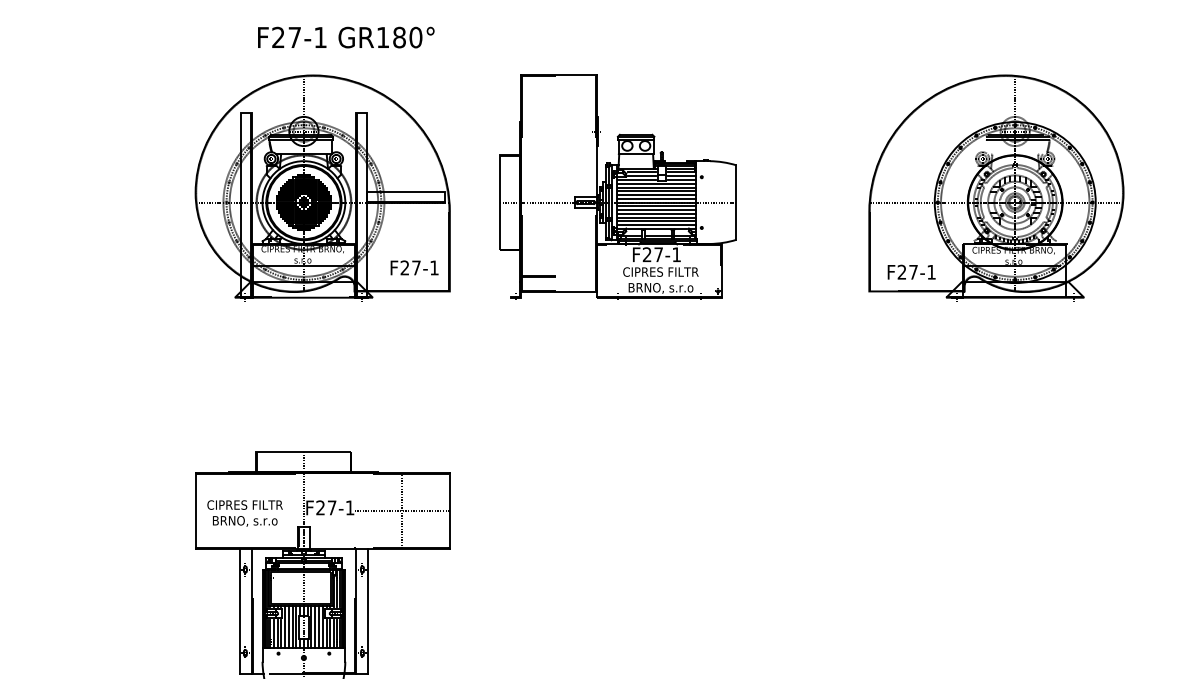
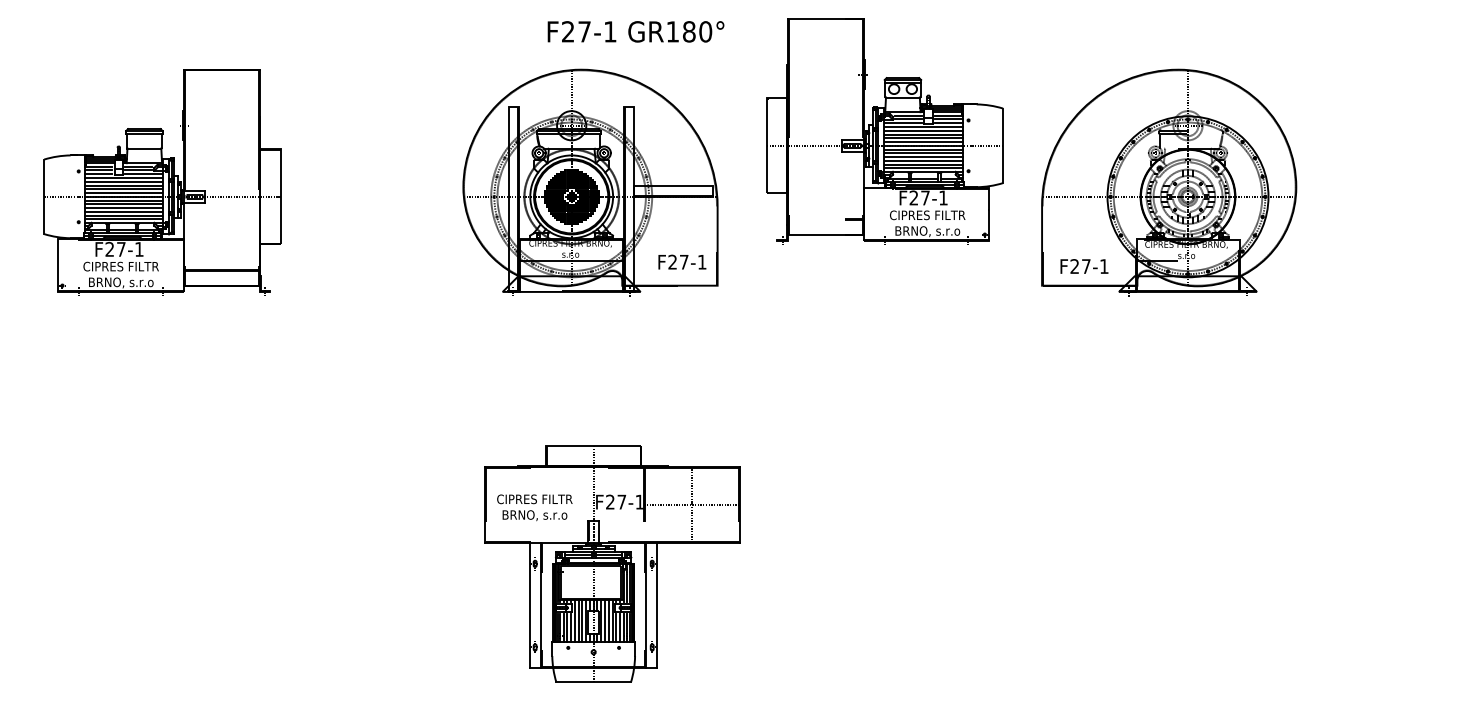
part: (322, 188) -> (590, 182), moved
part: (617, 188) -> (884, 131), moved
part: (996, 188) -> (1169, 182), moved

